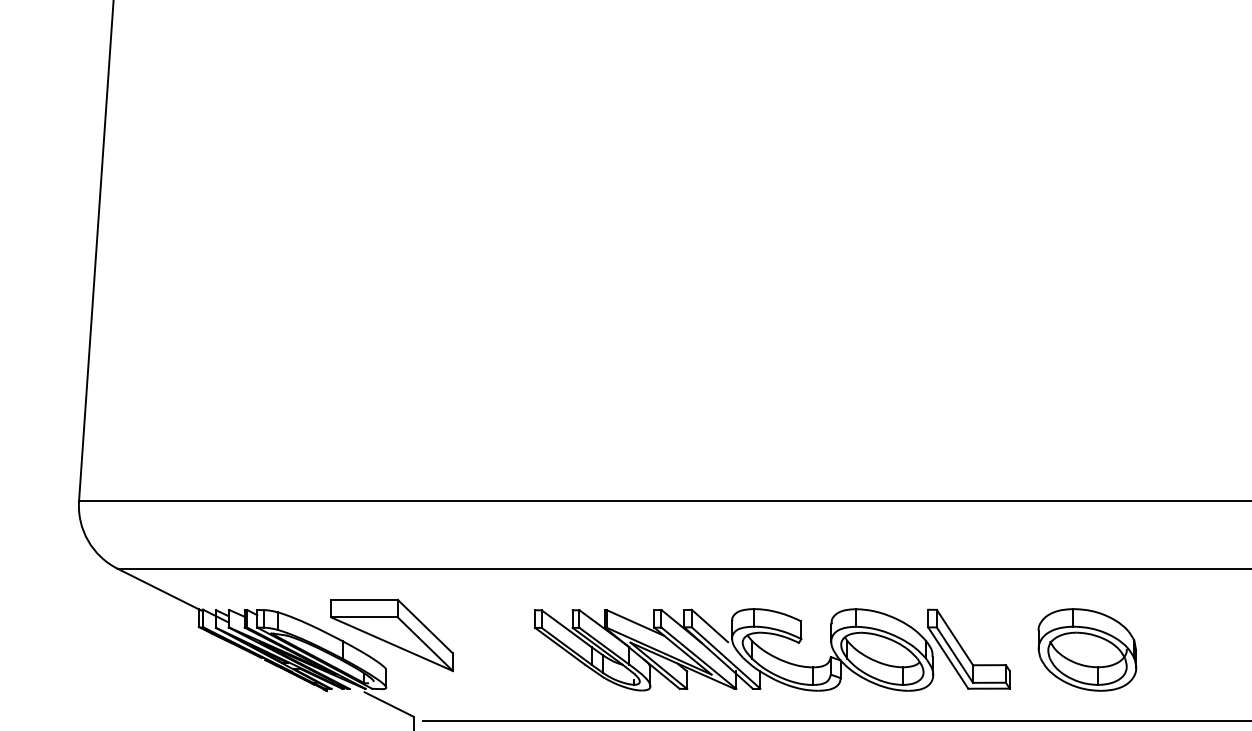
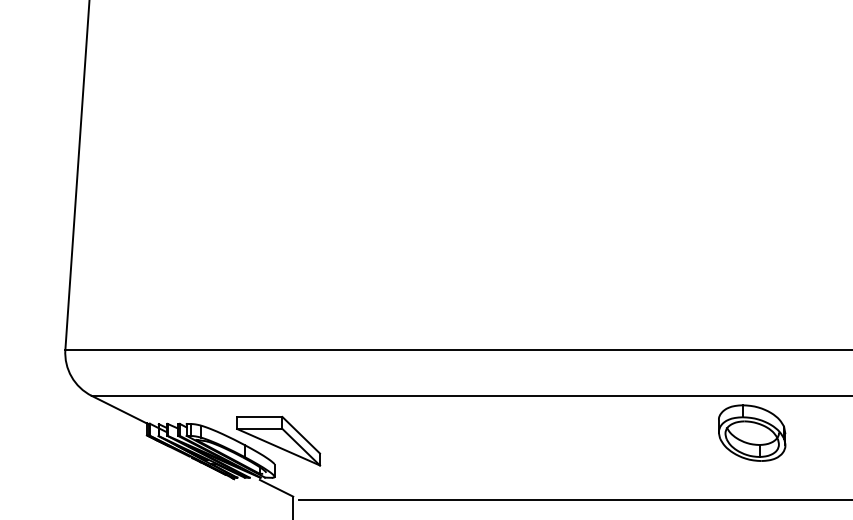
part: (772, 648) -> (537, 450), removed
part: (1087, 648) -> (752, 432), moved

